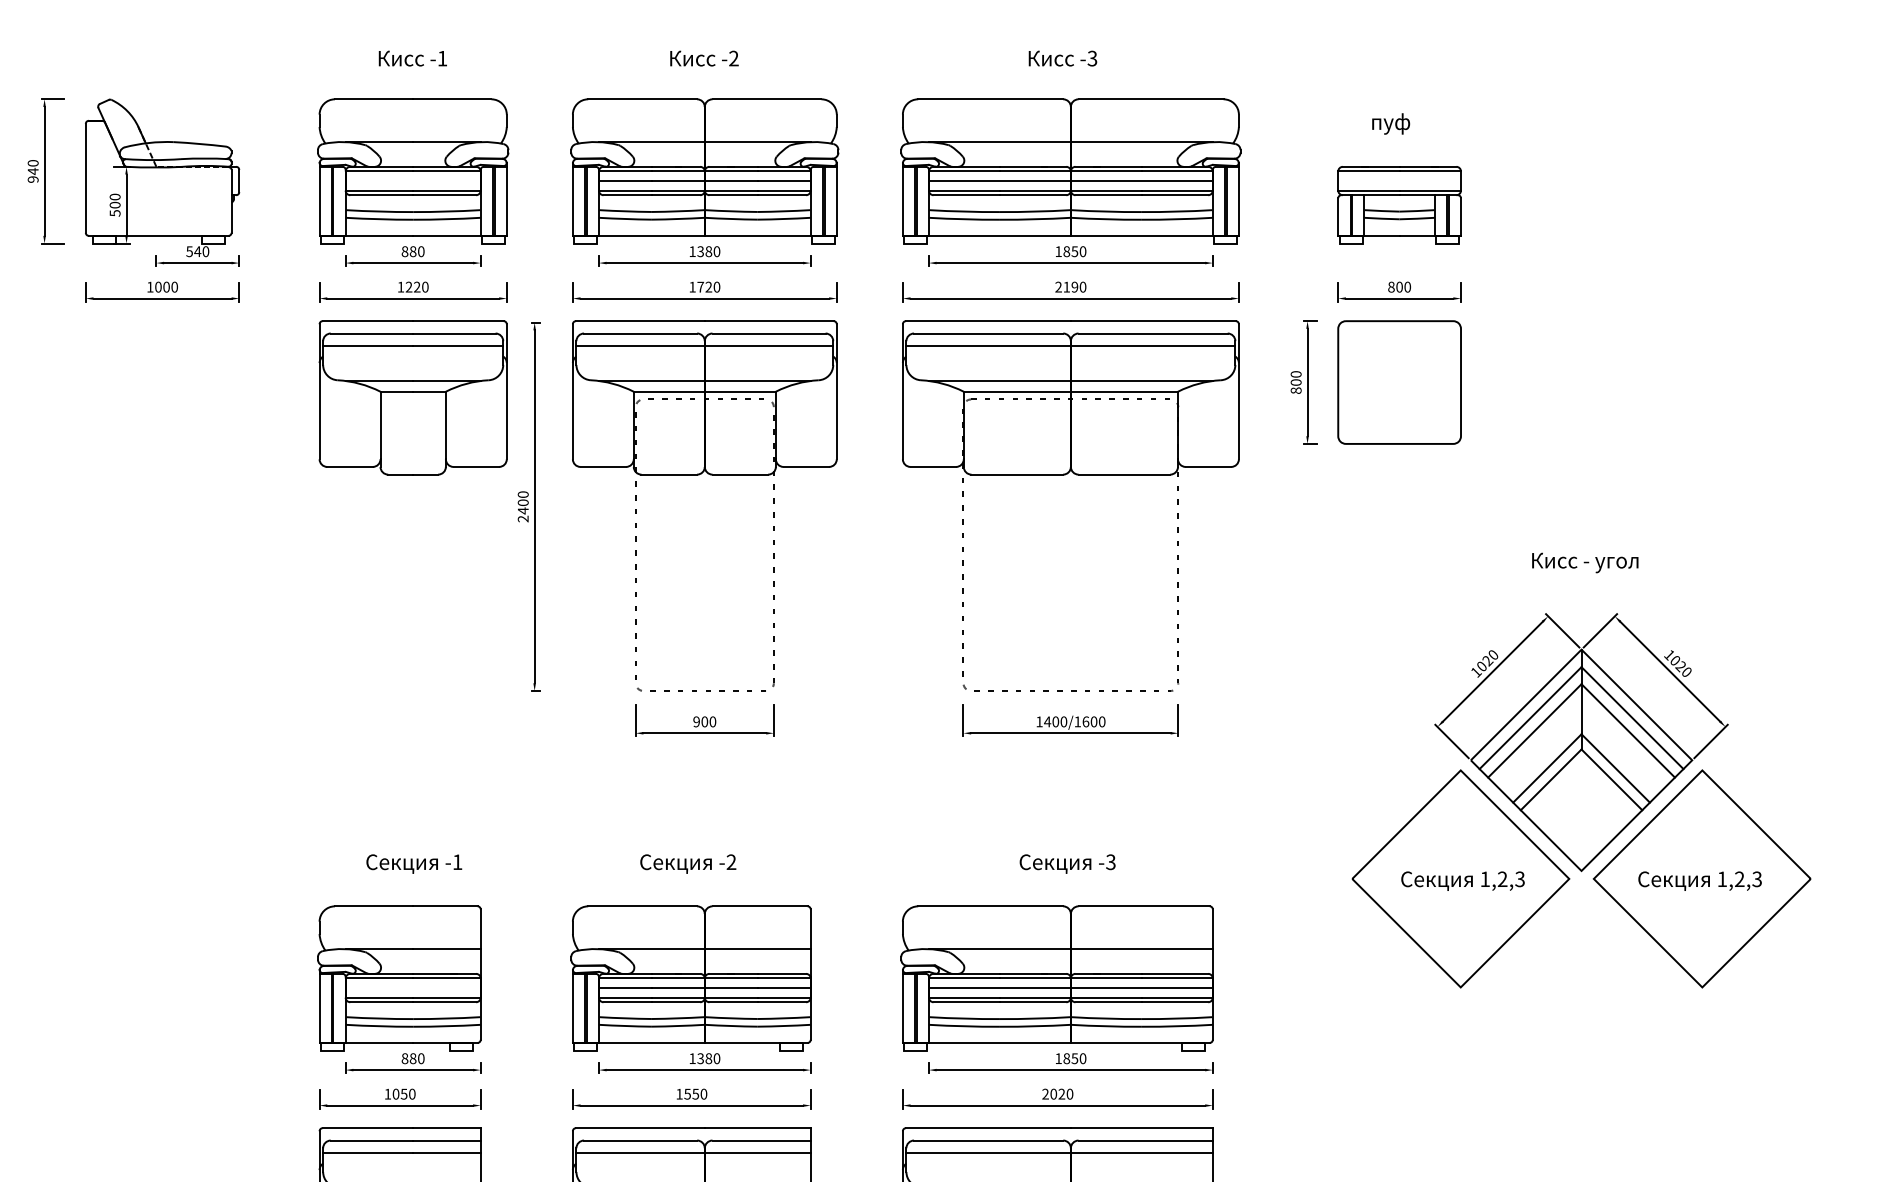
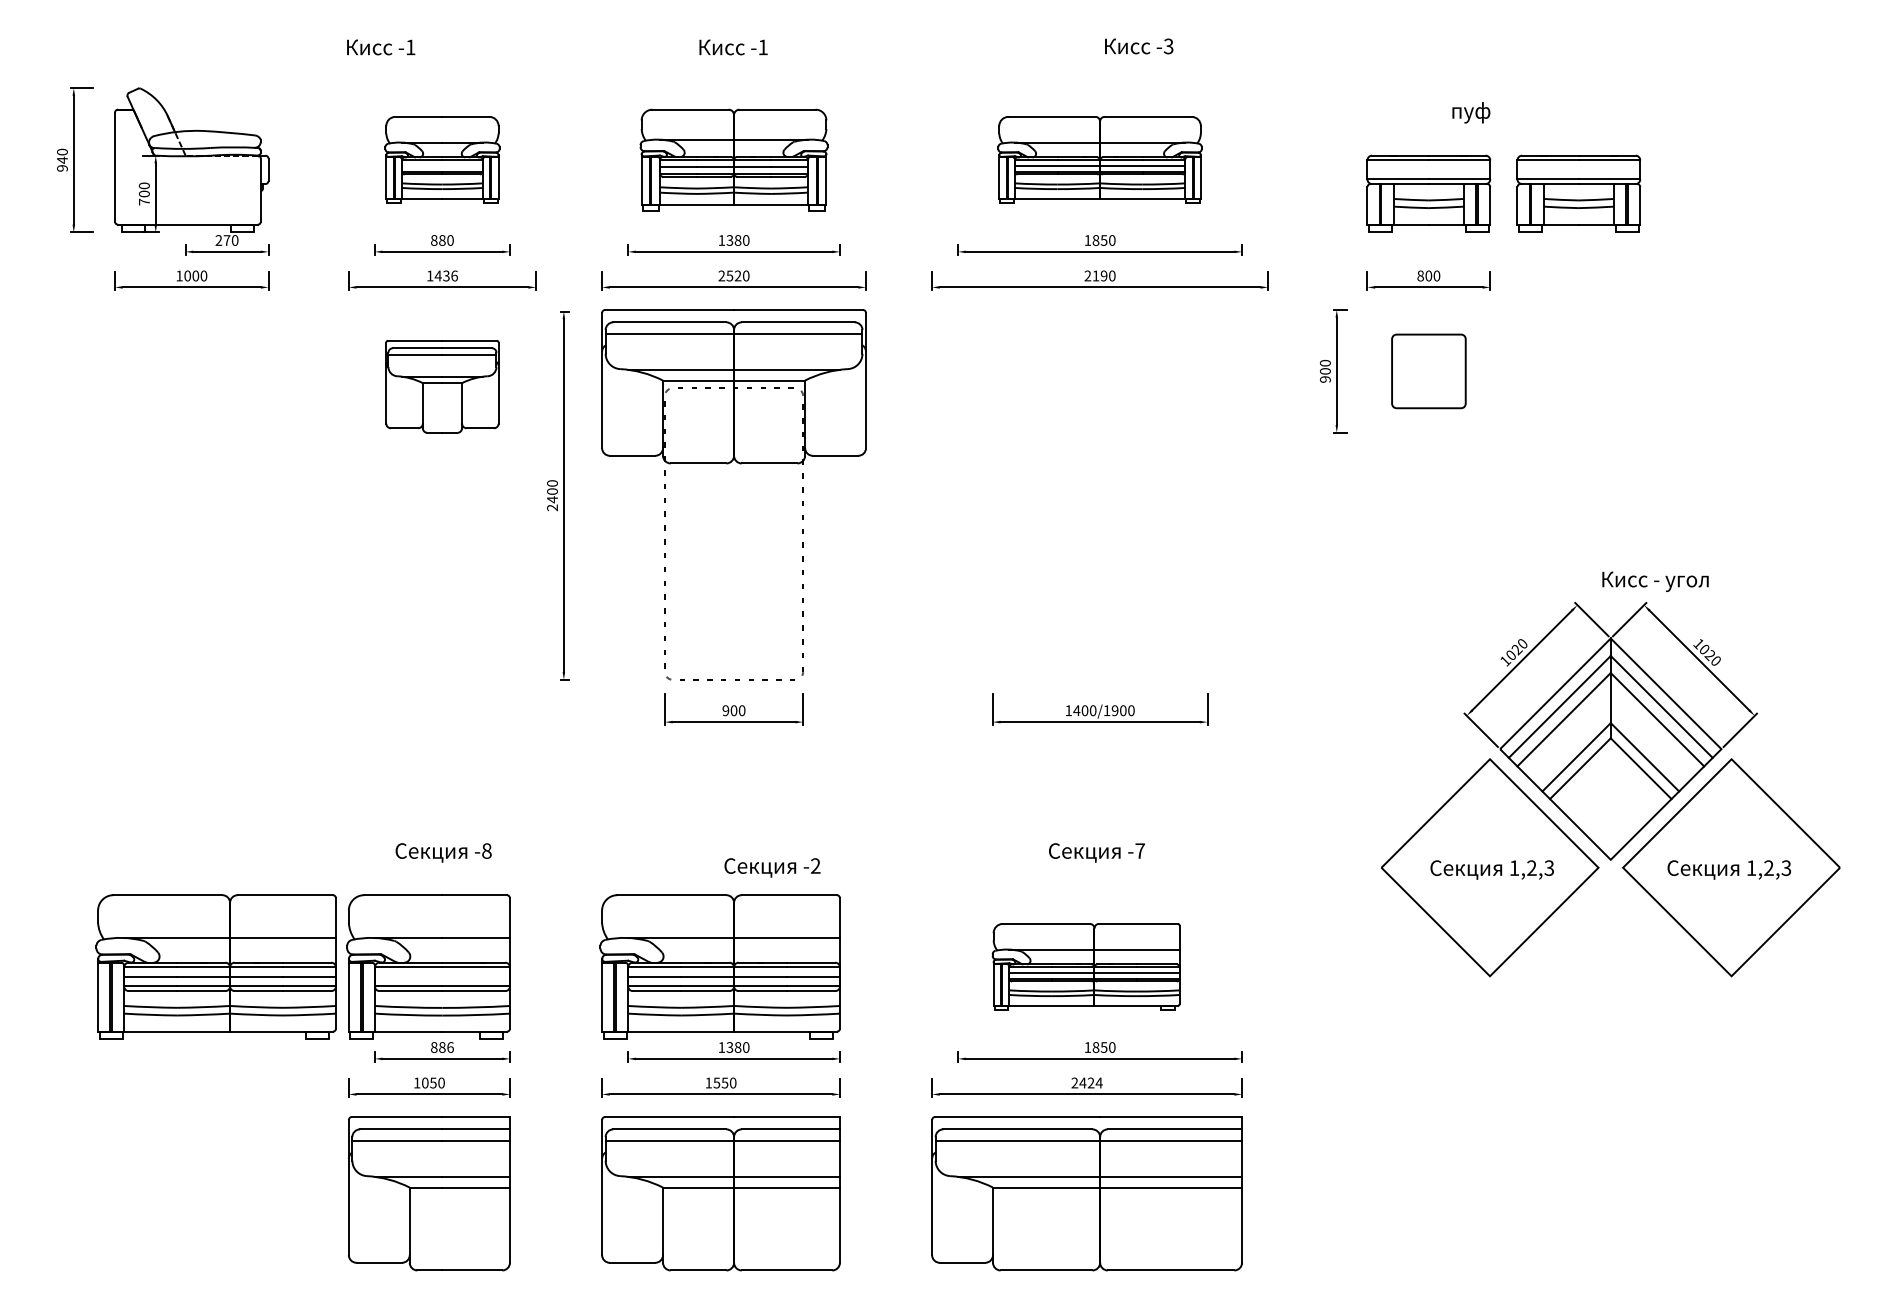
text: (733, 57) -> (762, 46), -2 -> -1
text: (413, 58) -> (381, 47), moved
text: (1063, 58) -> (1139, 46), moved
text: (1391, 123) -> (1471, 112), moved
part: (413, 170) -> (442, 159), size x0.6
part: (704, 170) -> (733, 159), size x0.7
part: (1070, 170) -> (1099, 159), size x0.6
part: (1549, 204) -> (1578, 193), added
text: (115, 212) -> (144, 201), 500 -> 700
text: (193, 251) -> (222, 240), 540 -> 270
text: (416, 286) -> (445, 275), 1220 -> 1436
text: (696, 286) -> (725, 275), 1720 -> 2520
part: (1399, 382) -> (1428, 371), size x0.6
text: (1296, 390) -> (1325, 379), 800 -> 900
part: (413, 397) -> (442, 386), size x0.6
part: (1065, 475) -> (1094, 464), removed
text: (1585, 562) -> (1655, 581), moved
text: (1085, 721) -> (1114, 710), 1400/1600 -> 1400/1900
text: (457, 861) -> (486, 850), -1 -> -8
text: (1110, 861) -> (1139, 850), -3 -> -7
text: (688, 863) -> (772, 867), moved
part: (186, 977) -> (215, 966), added
part: (1056, 977) -> (1085, 966), size x0.6
text: (421, 1058) -> (450, 1047), 880 -> 886
text: (1061, 1093) -> (1090, 1082), 2020 -> 2424

